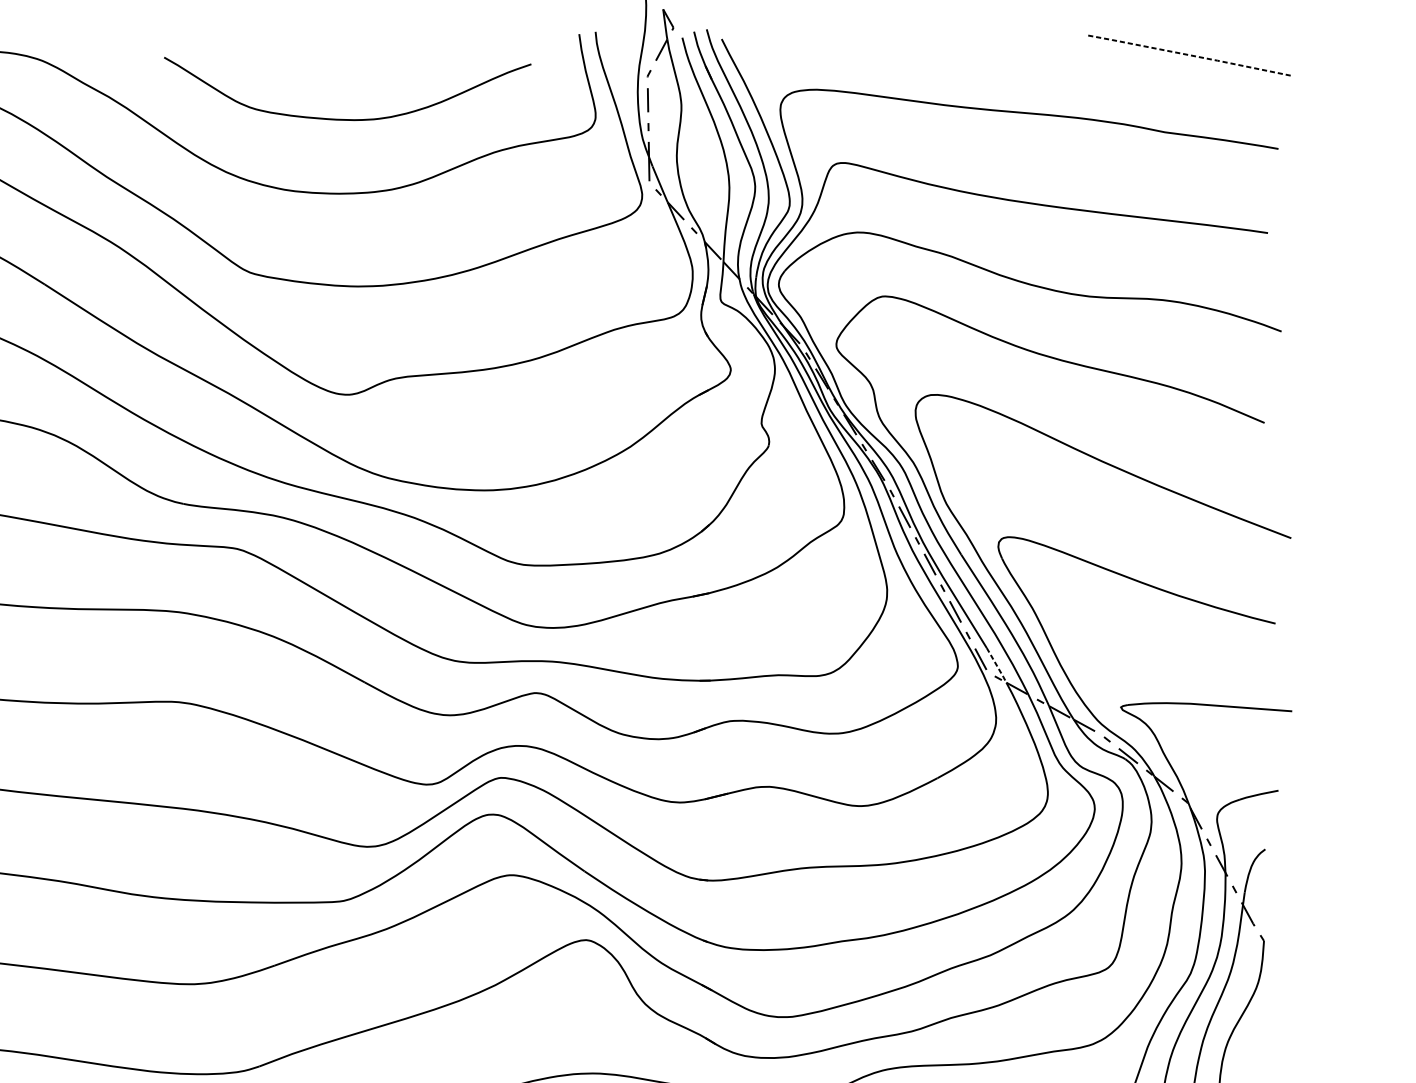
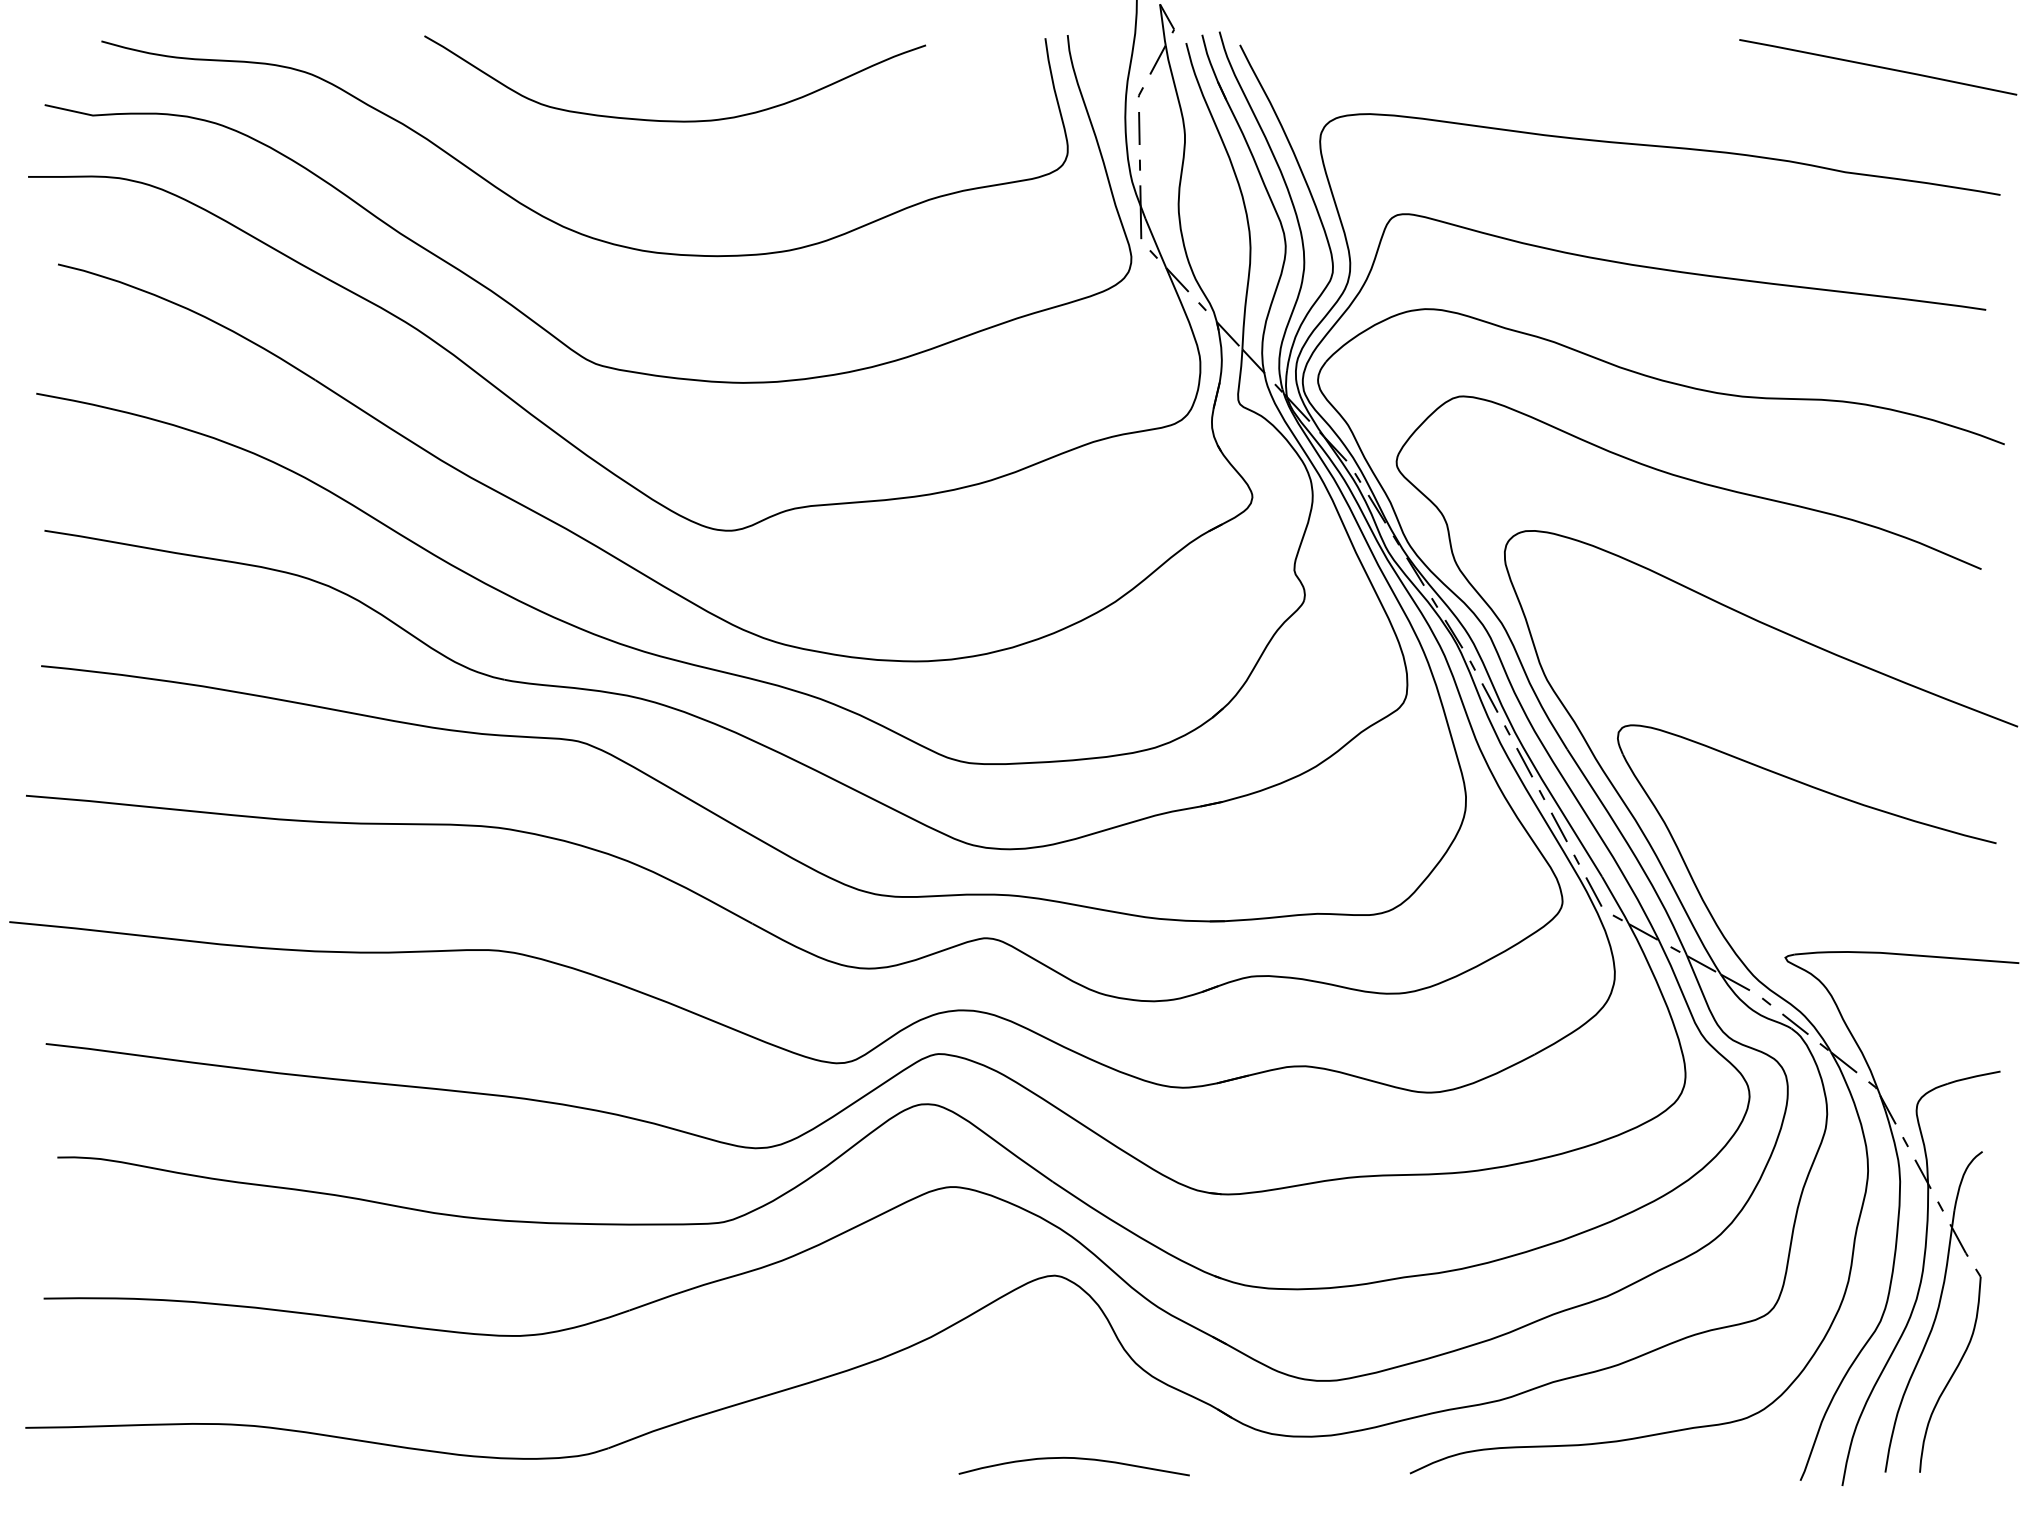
line: (1189, 54) -> (1878, 66), dashed -> solid
curve: (347, 119) -> (674, 120), moved
line: (996, 665) -> (1615, 900), dashed -> solid

